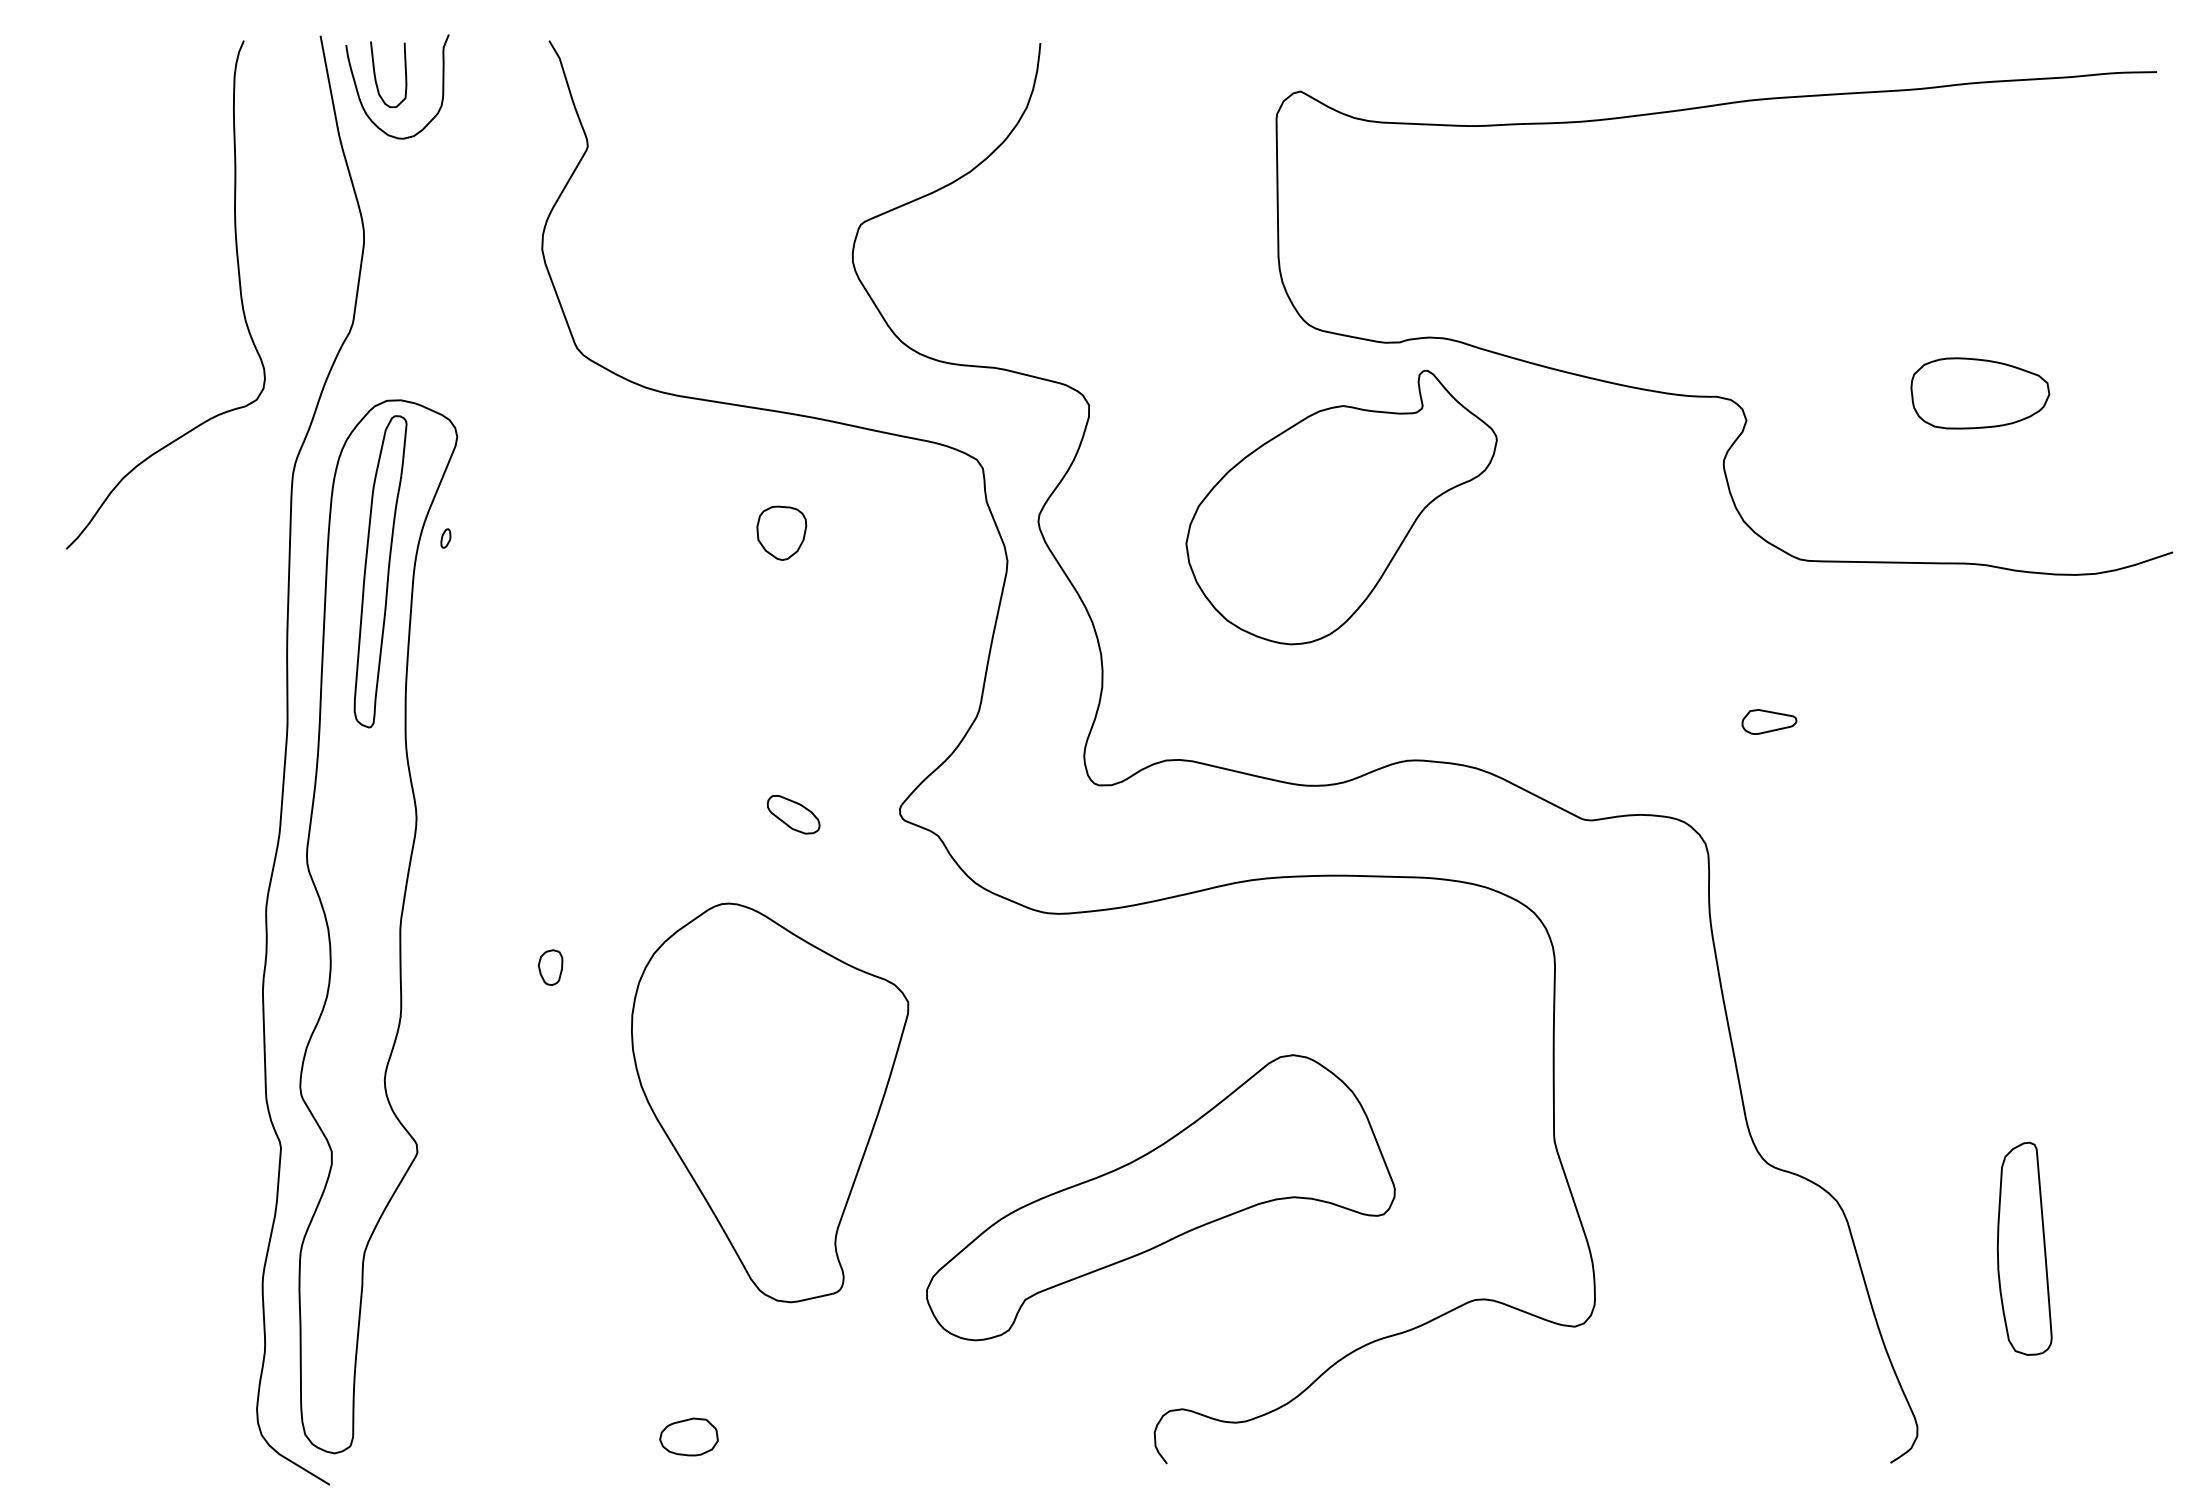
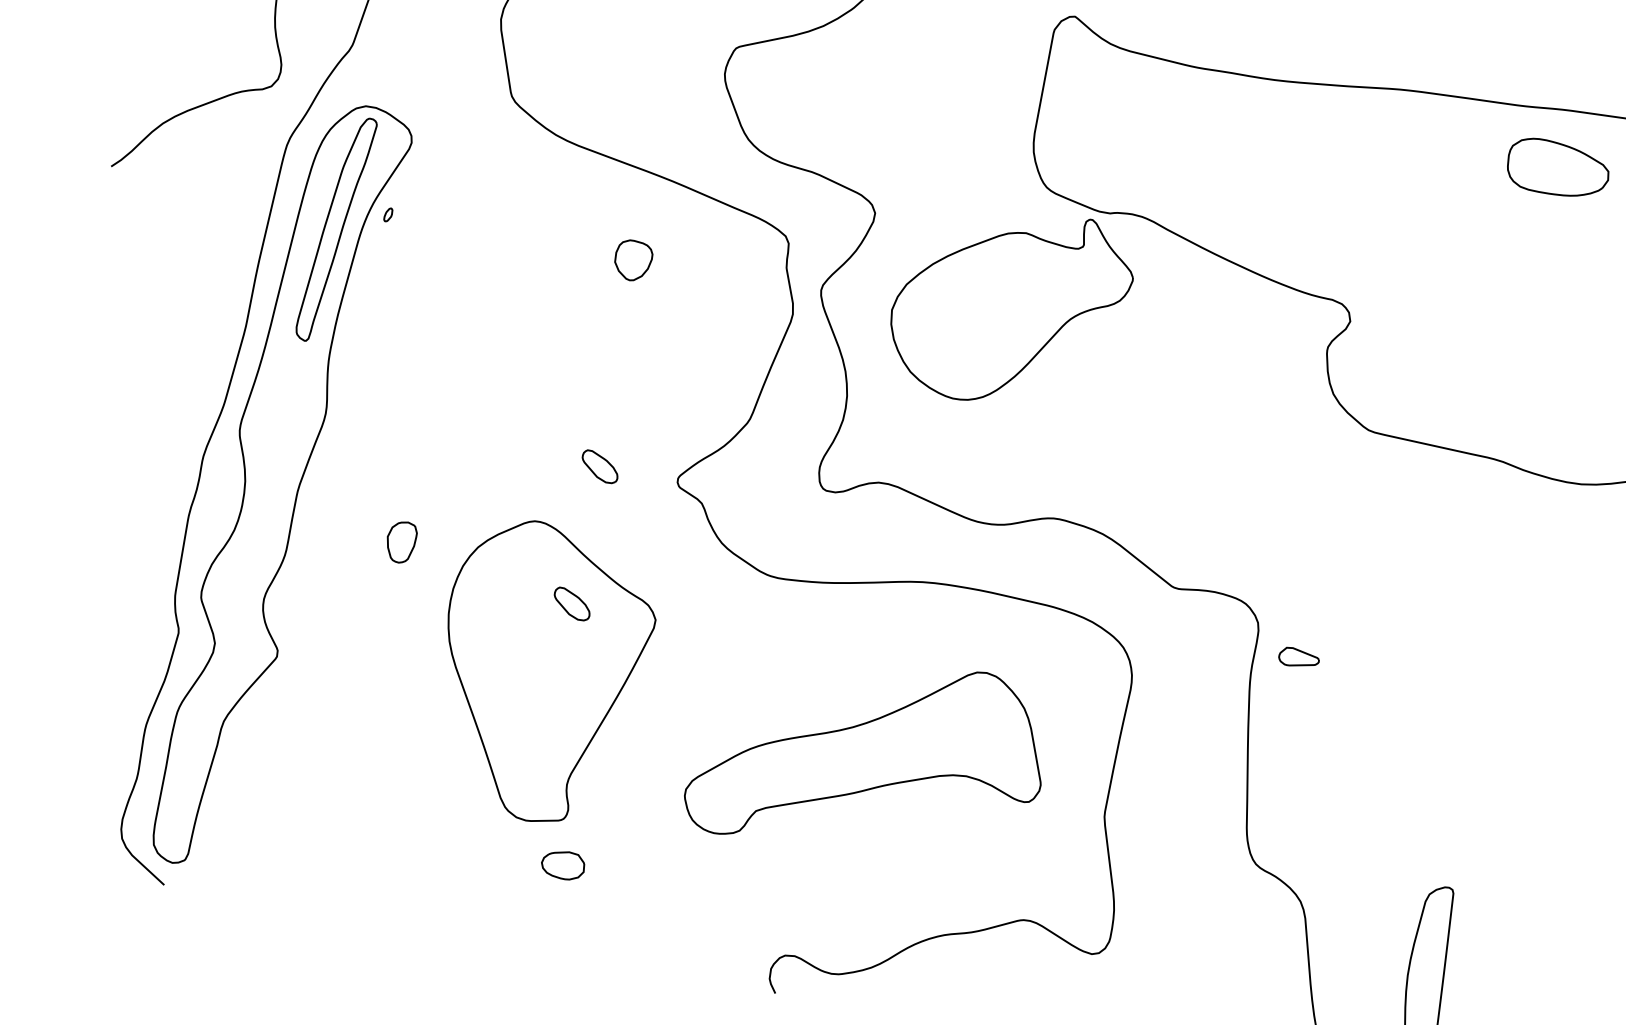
part: (1980, 393) -> (1558, 169), moved
part: (1341, 507) -> (1010, 306), moved
part: (1769, 721) -> (1299, 658), moved
part: (550, 967) -> (400, 541), size x1.6
part: (793, 1003) -> (572, 603), added
part: (1160, 1197) -> (869, 756), moved
part: (688, 1436) -> (562, 864), moved

